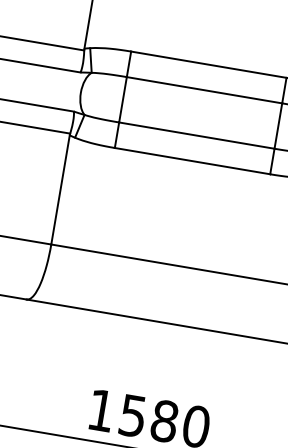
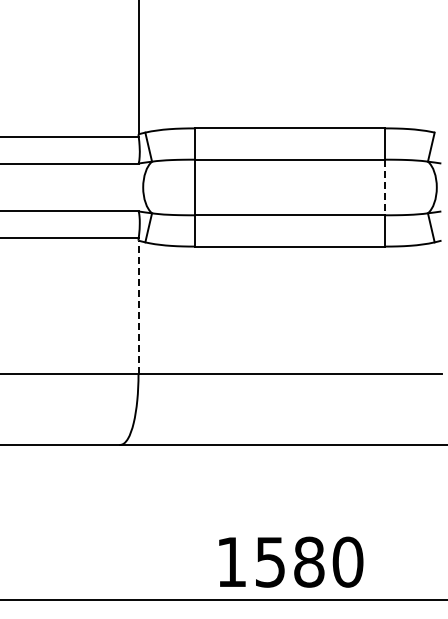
line: (278, 126) -> (385, 187), solid -> dashed
line: (60, 189) -> (138, 307), solid -> dashed

